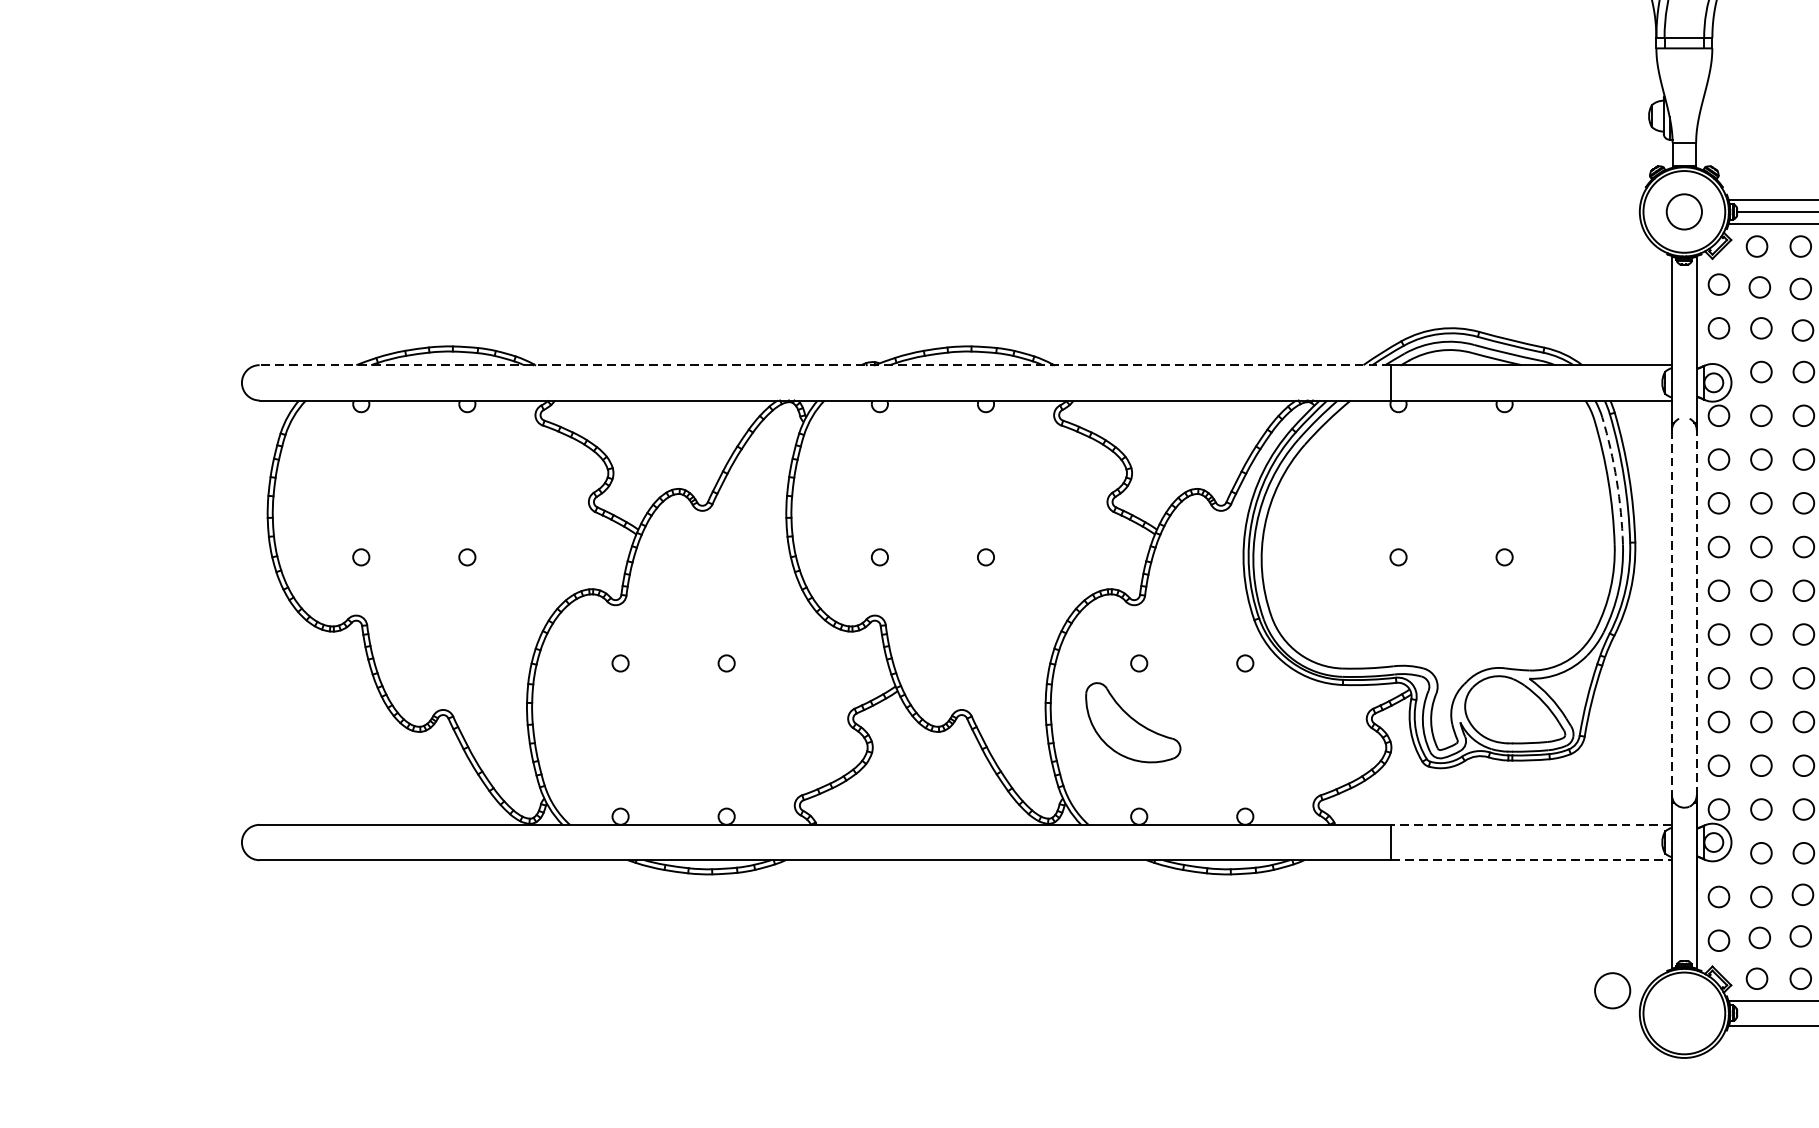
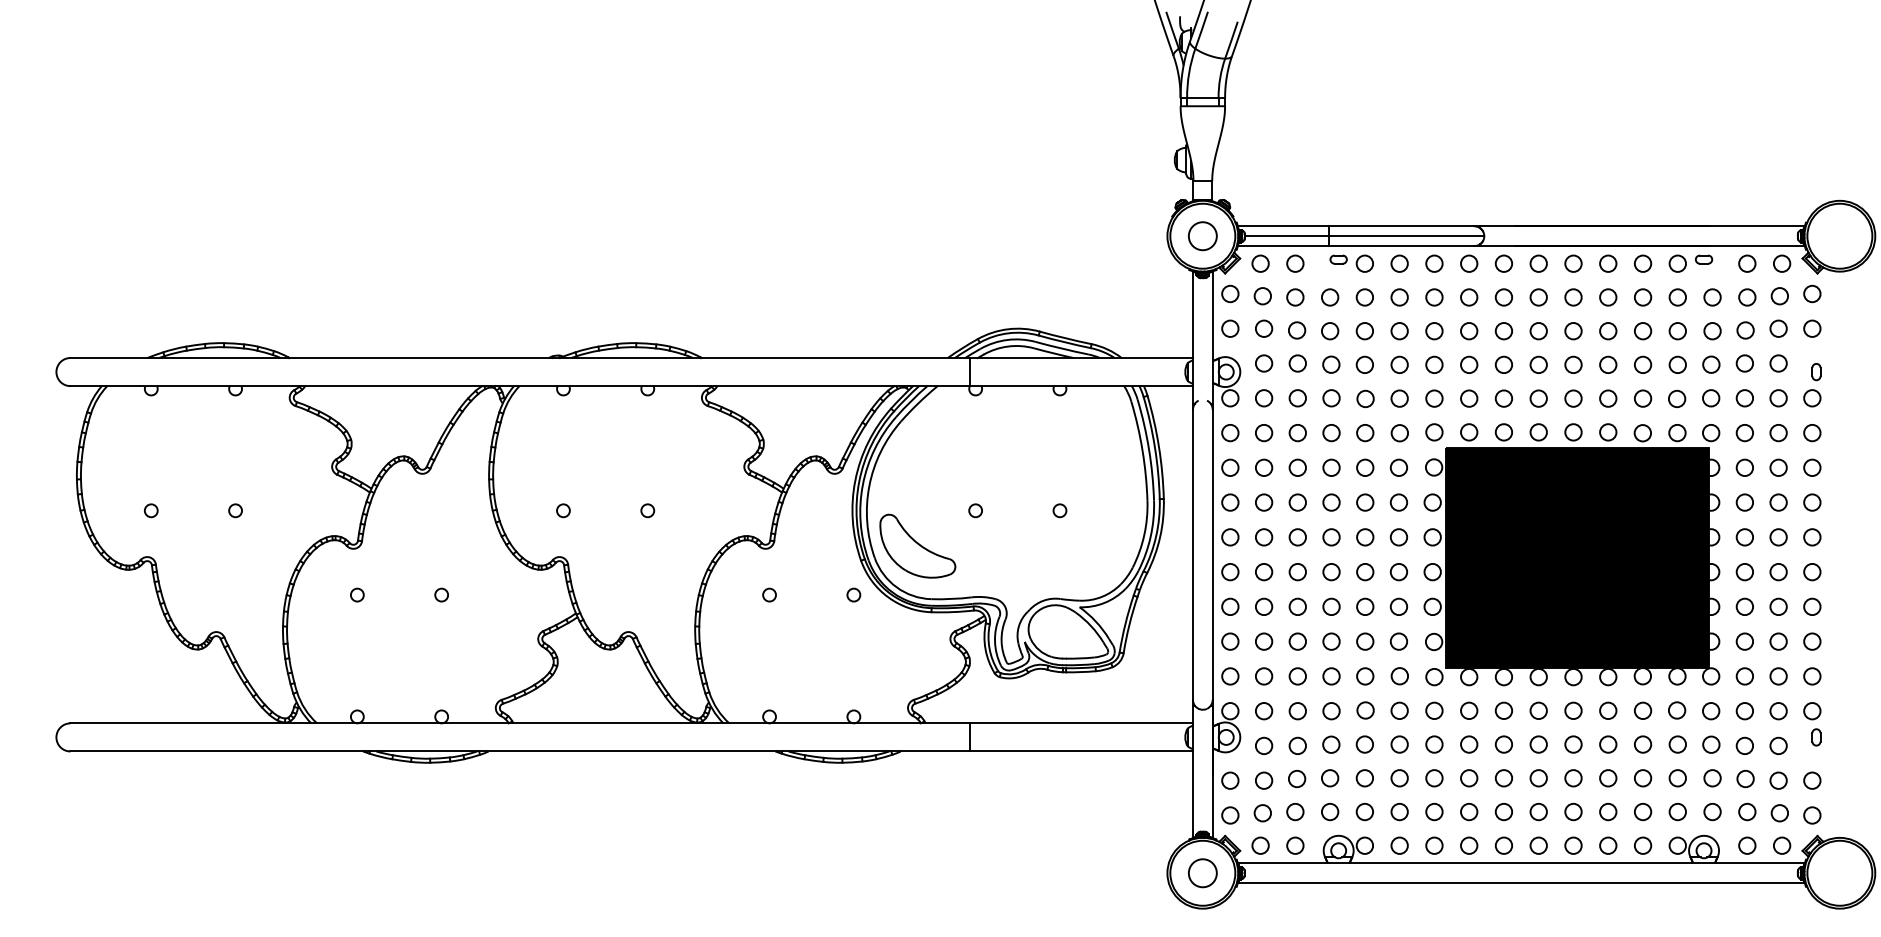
line: (825, 365) -> (520, 358), dashed -> solid
arc: (1617, 480) -> (1149, 449), dashed -> solid
line: (1696, 612) -> (1212, 554), dashed -> solid
line: (1672, 613) -> (1193, 555), dashed -> solid
part: (1132, 721) -> (917, 545), moved
line: (1531, 825) -> (1081, 723), dashed -> solid
line: (1531, 860) -> (1081, 751), dashed -> solid
circle: (1612, 991) -> (1202, 873), moved

